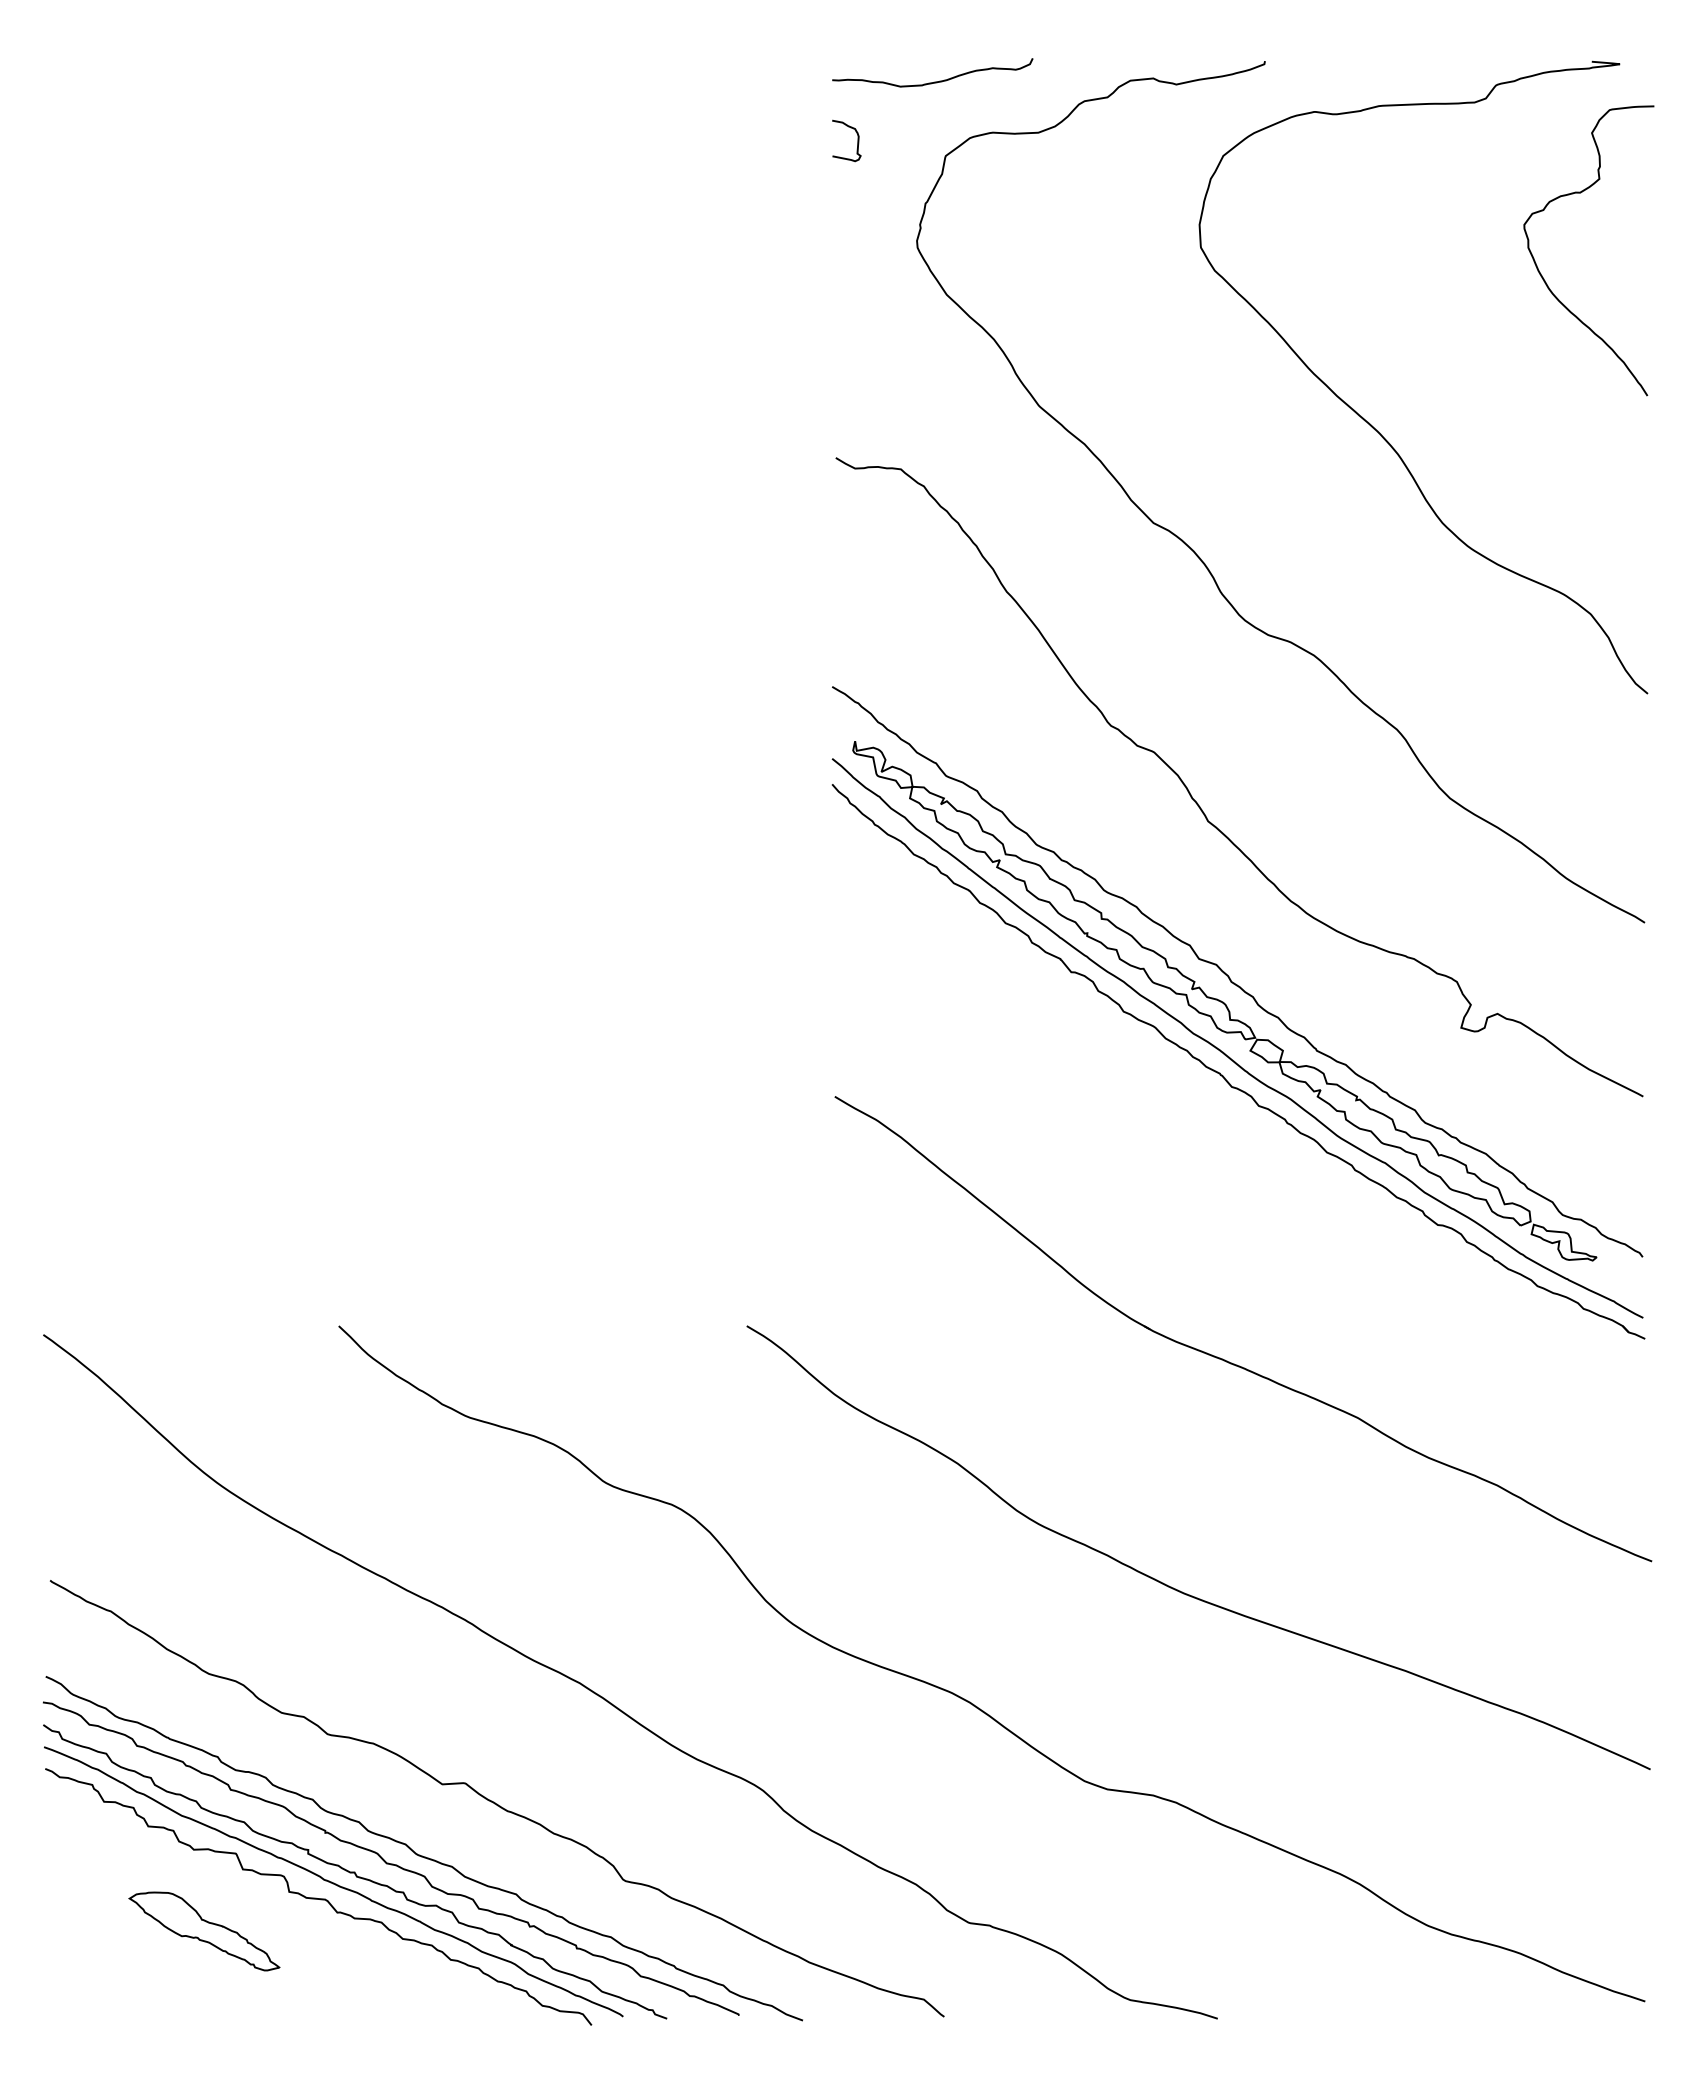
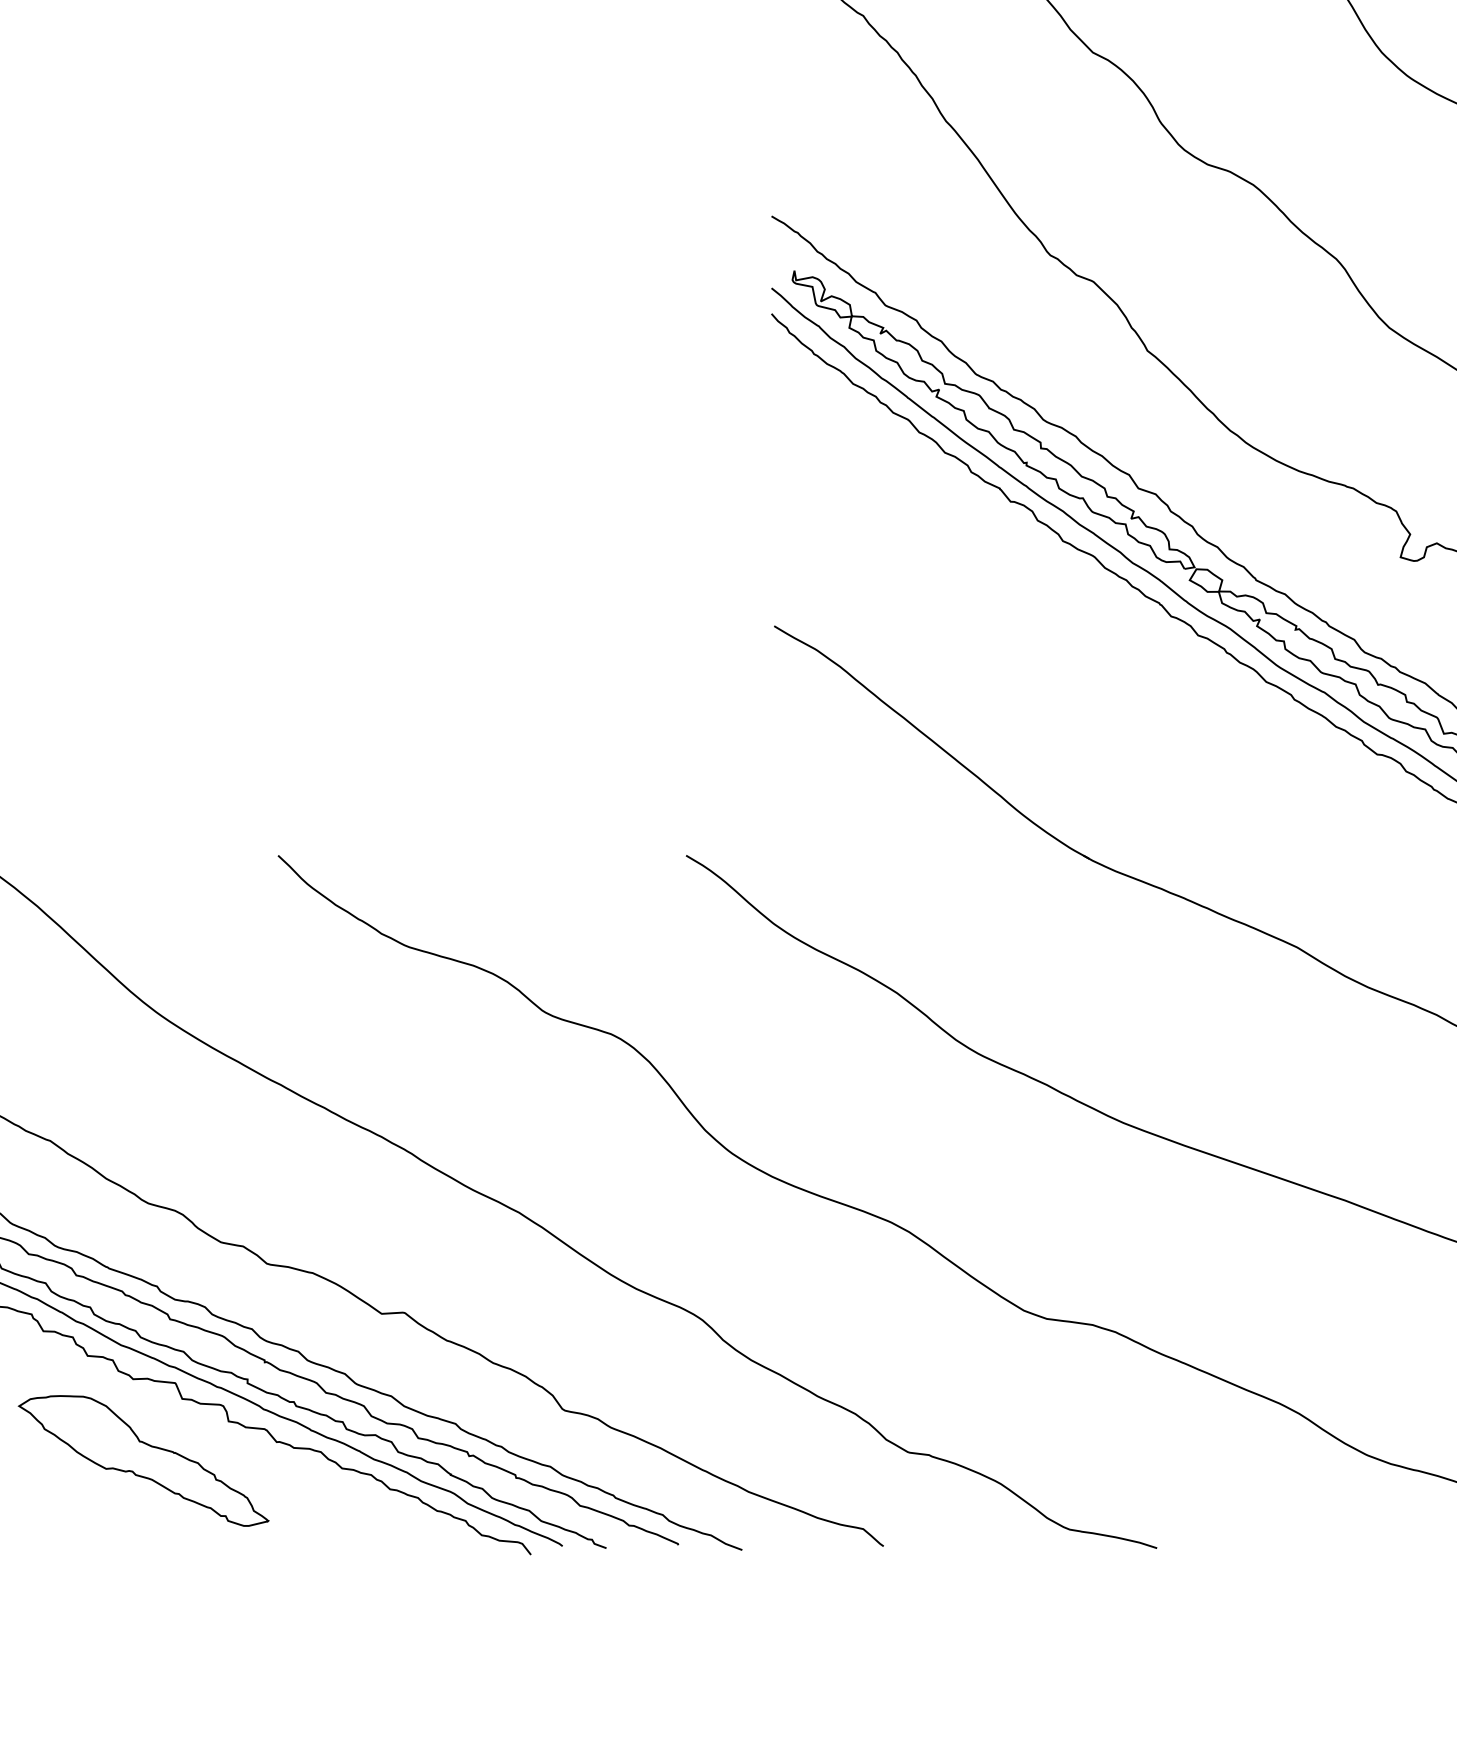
part: (204, 1931) -> (143, 1460), size x1.67

